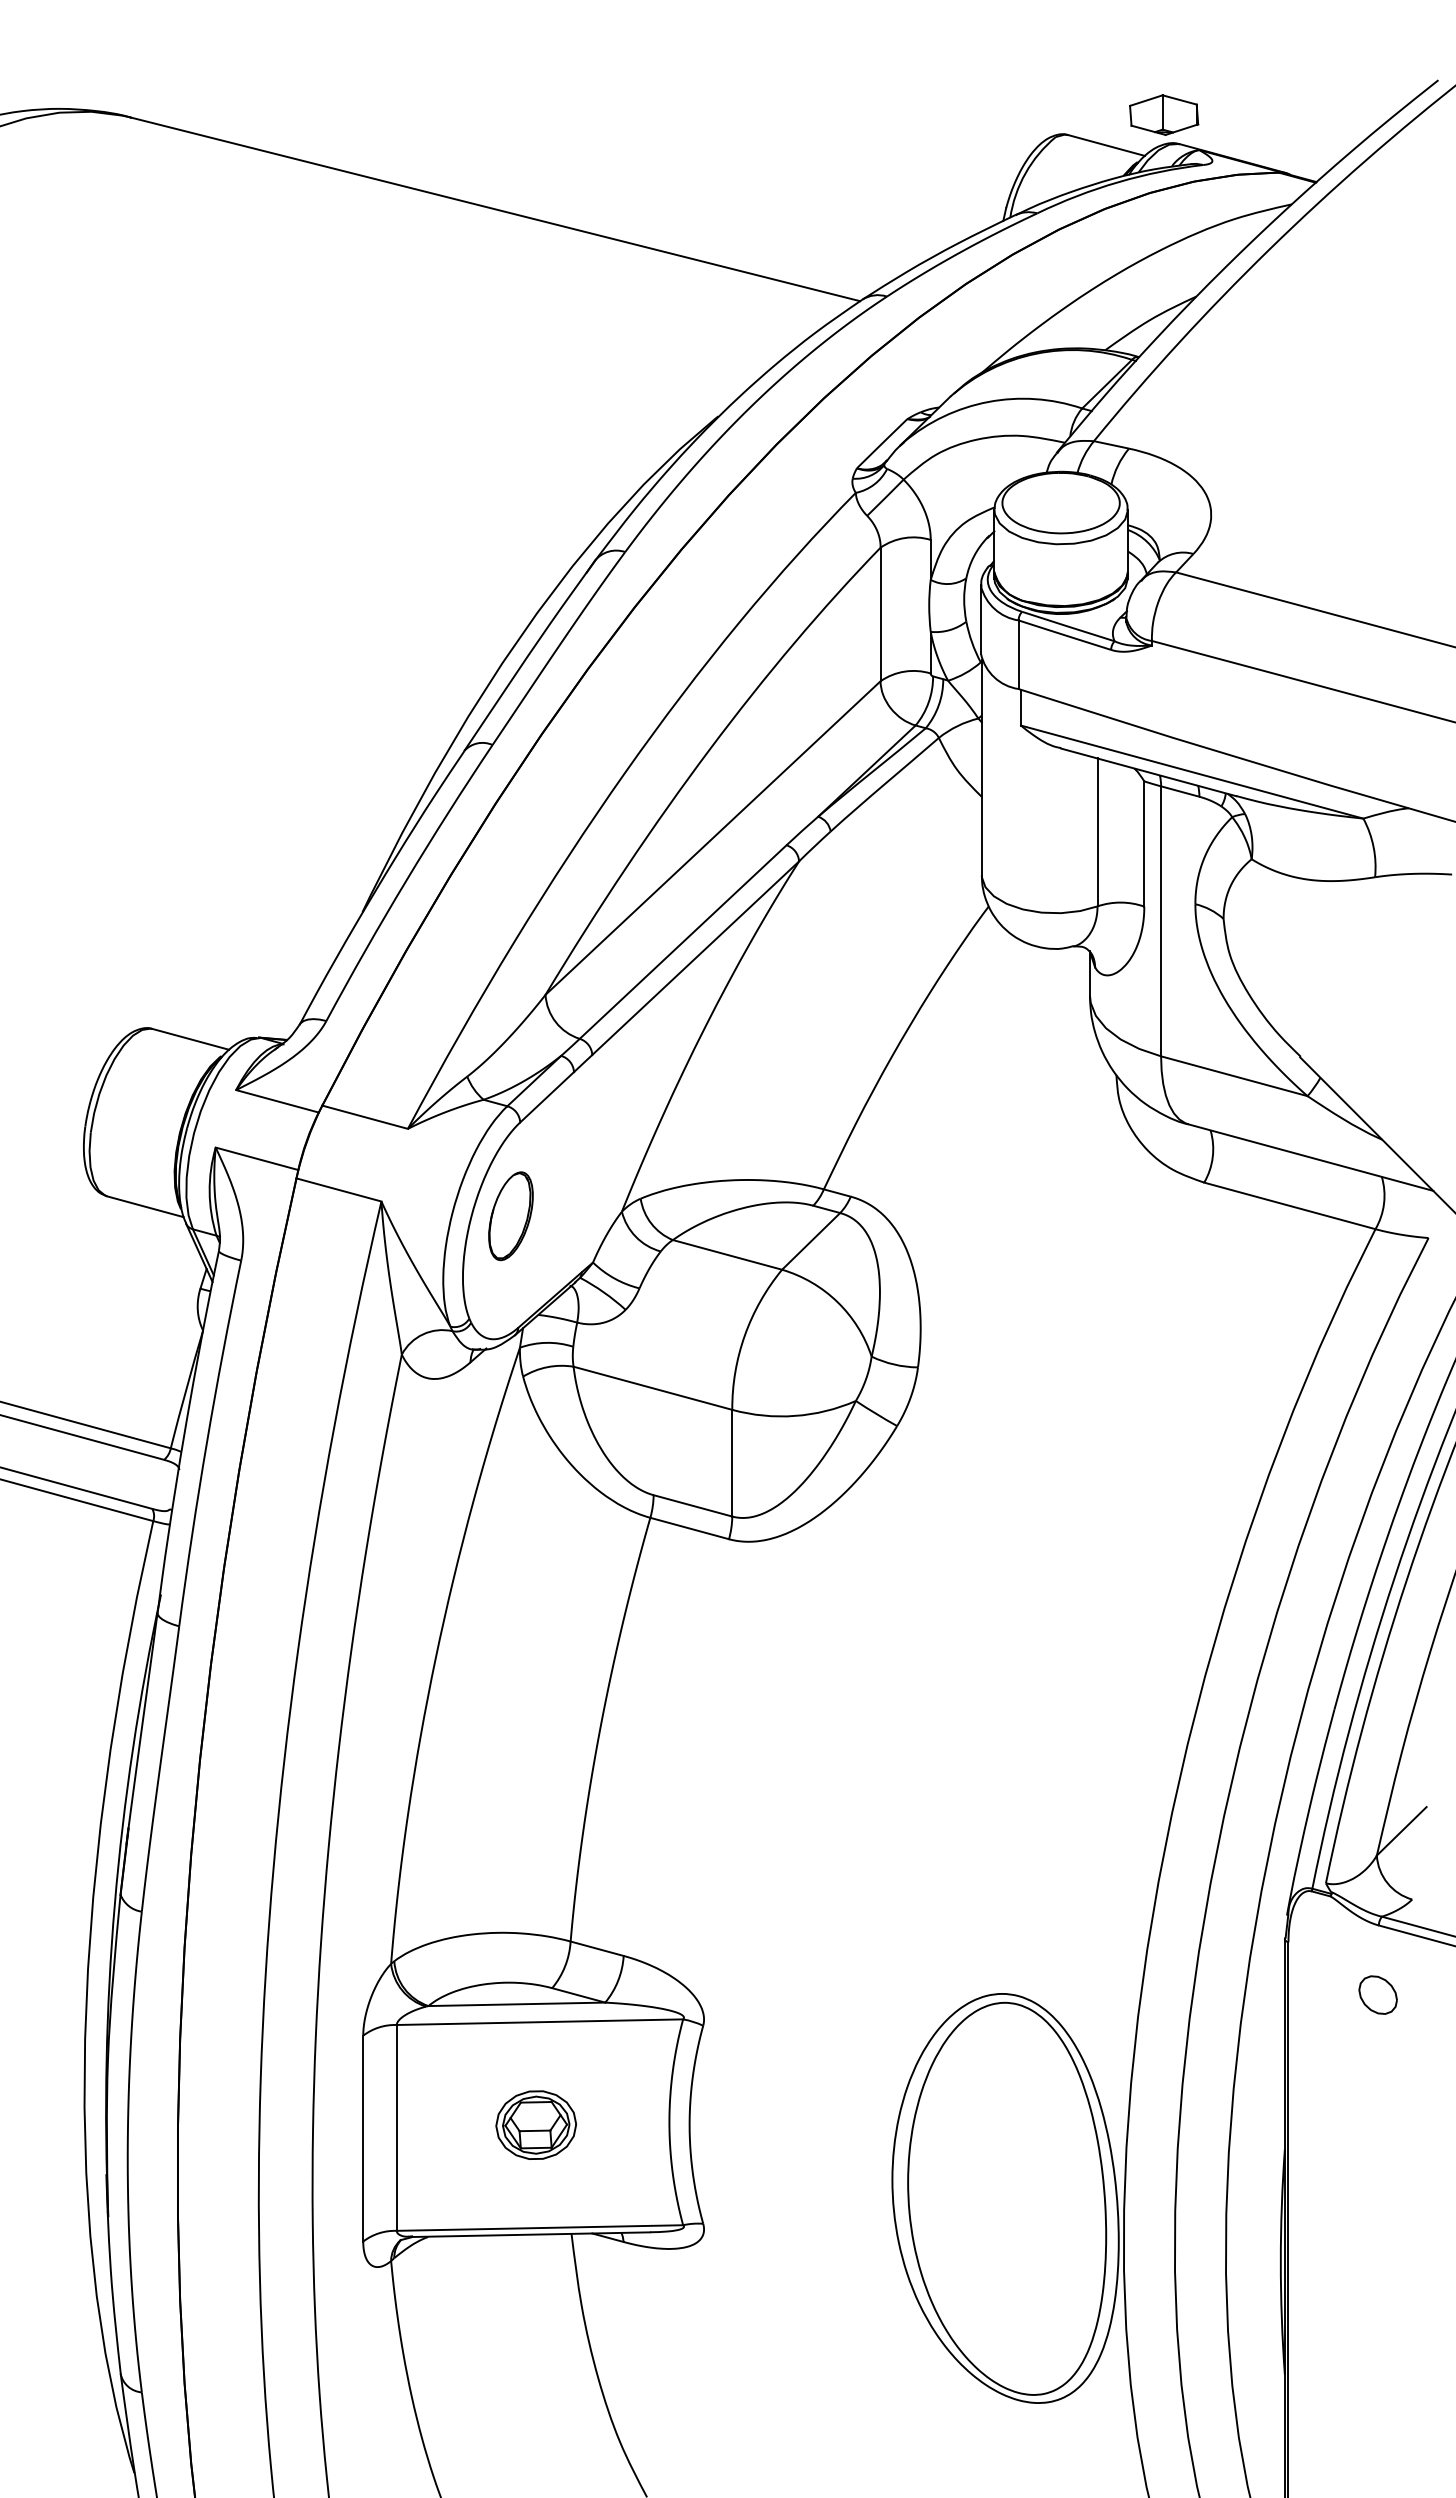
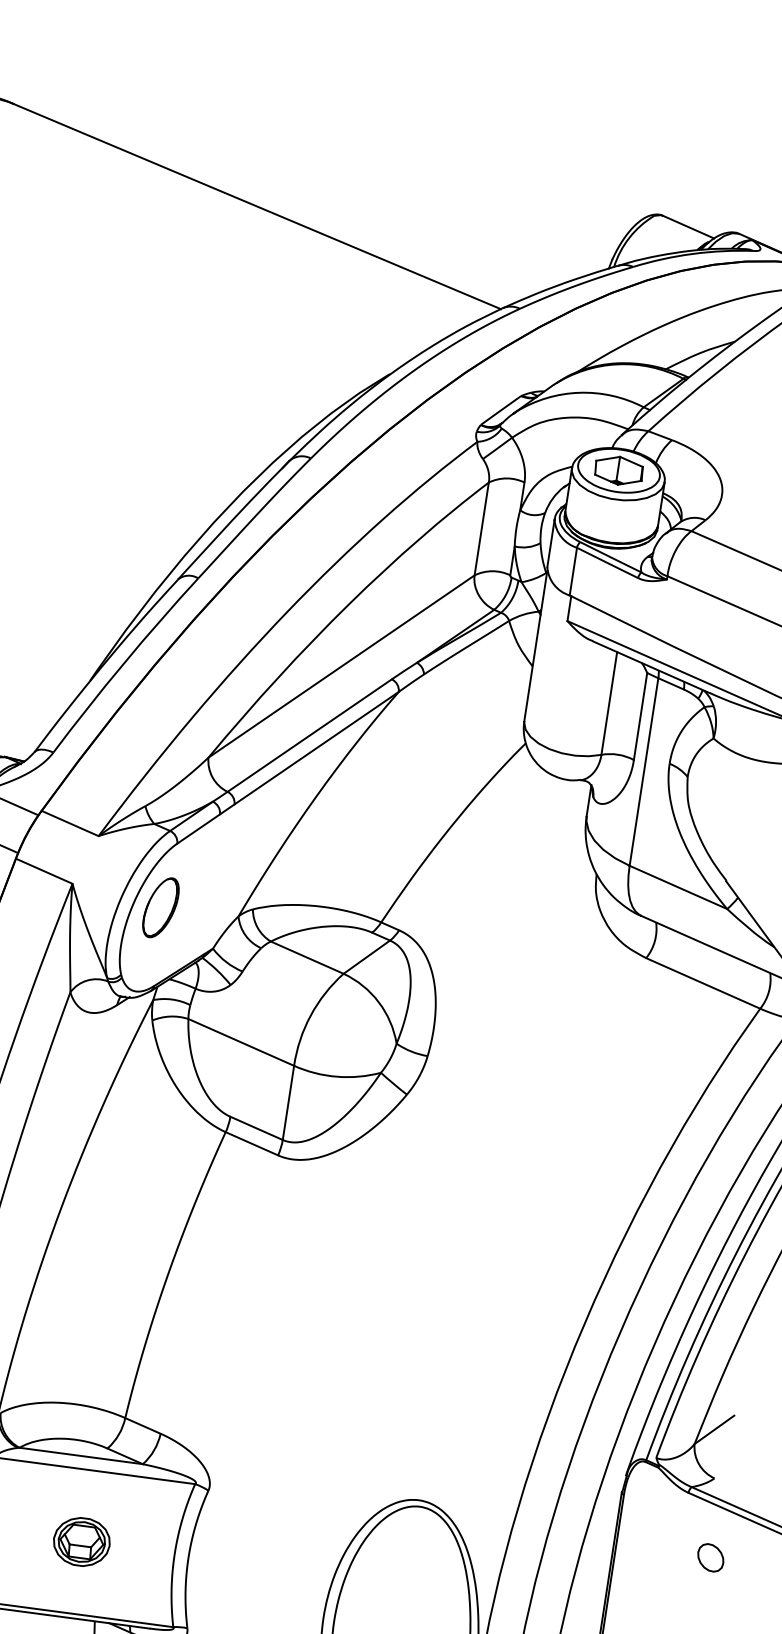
part: (1164, 114) -> (619, 470), moved
part: (1377, 1994) -> (710, 1557), moved

